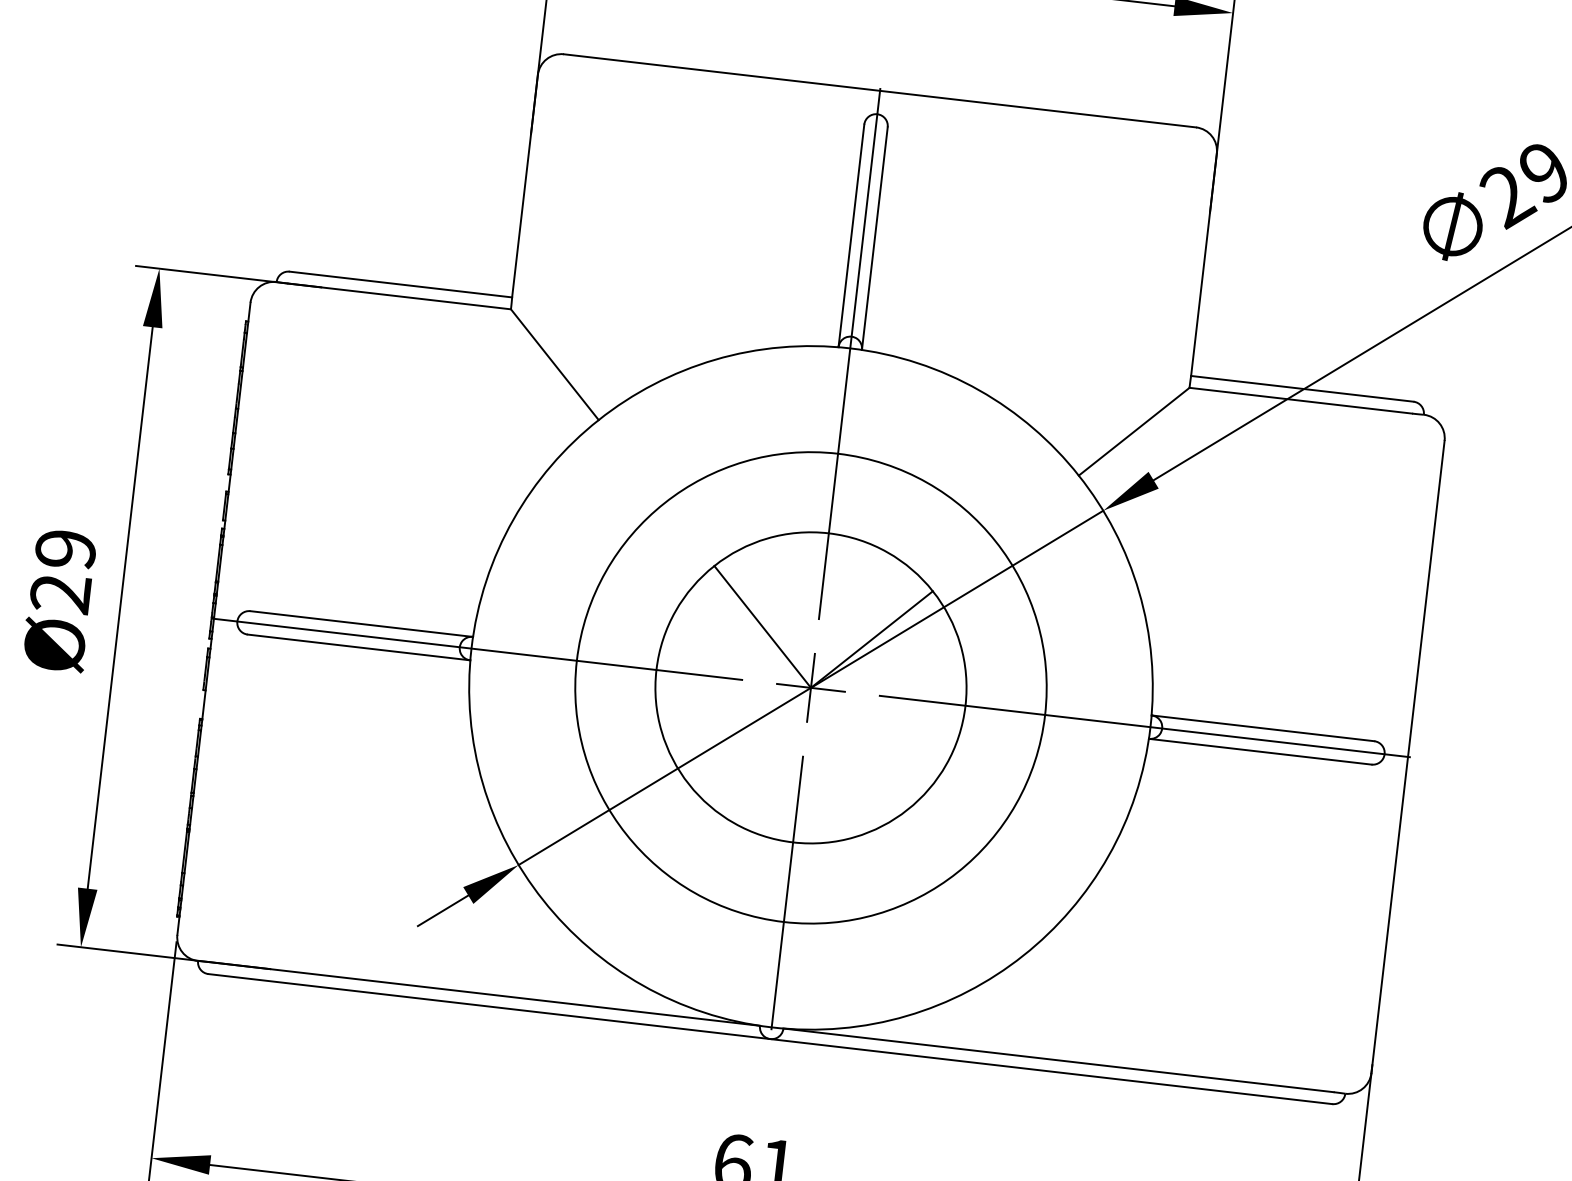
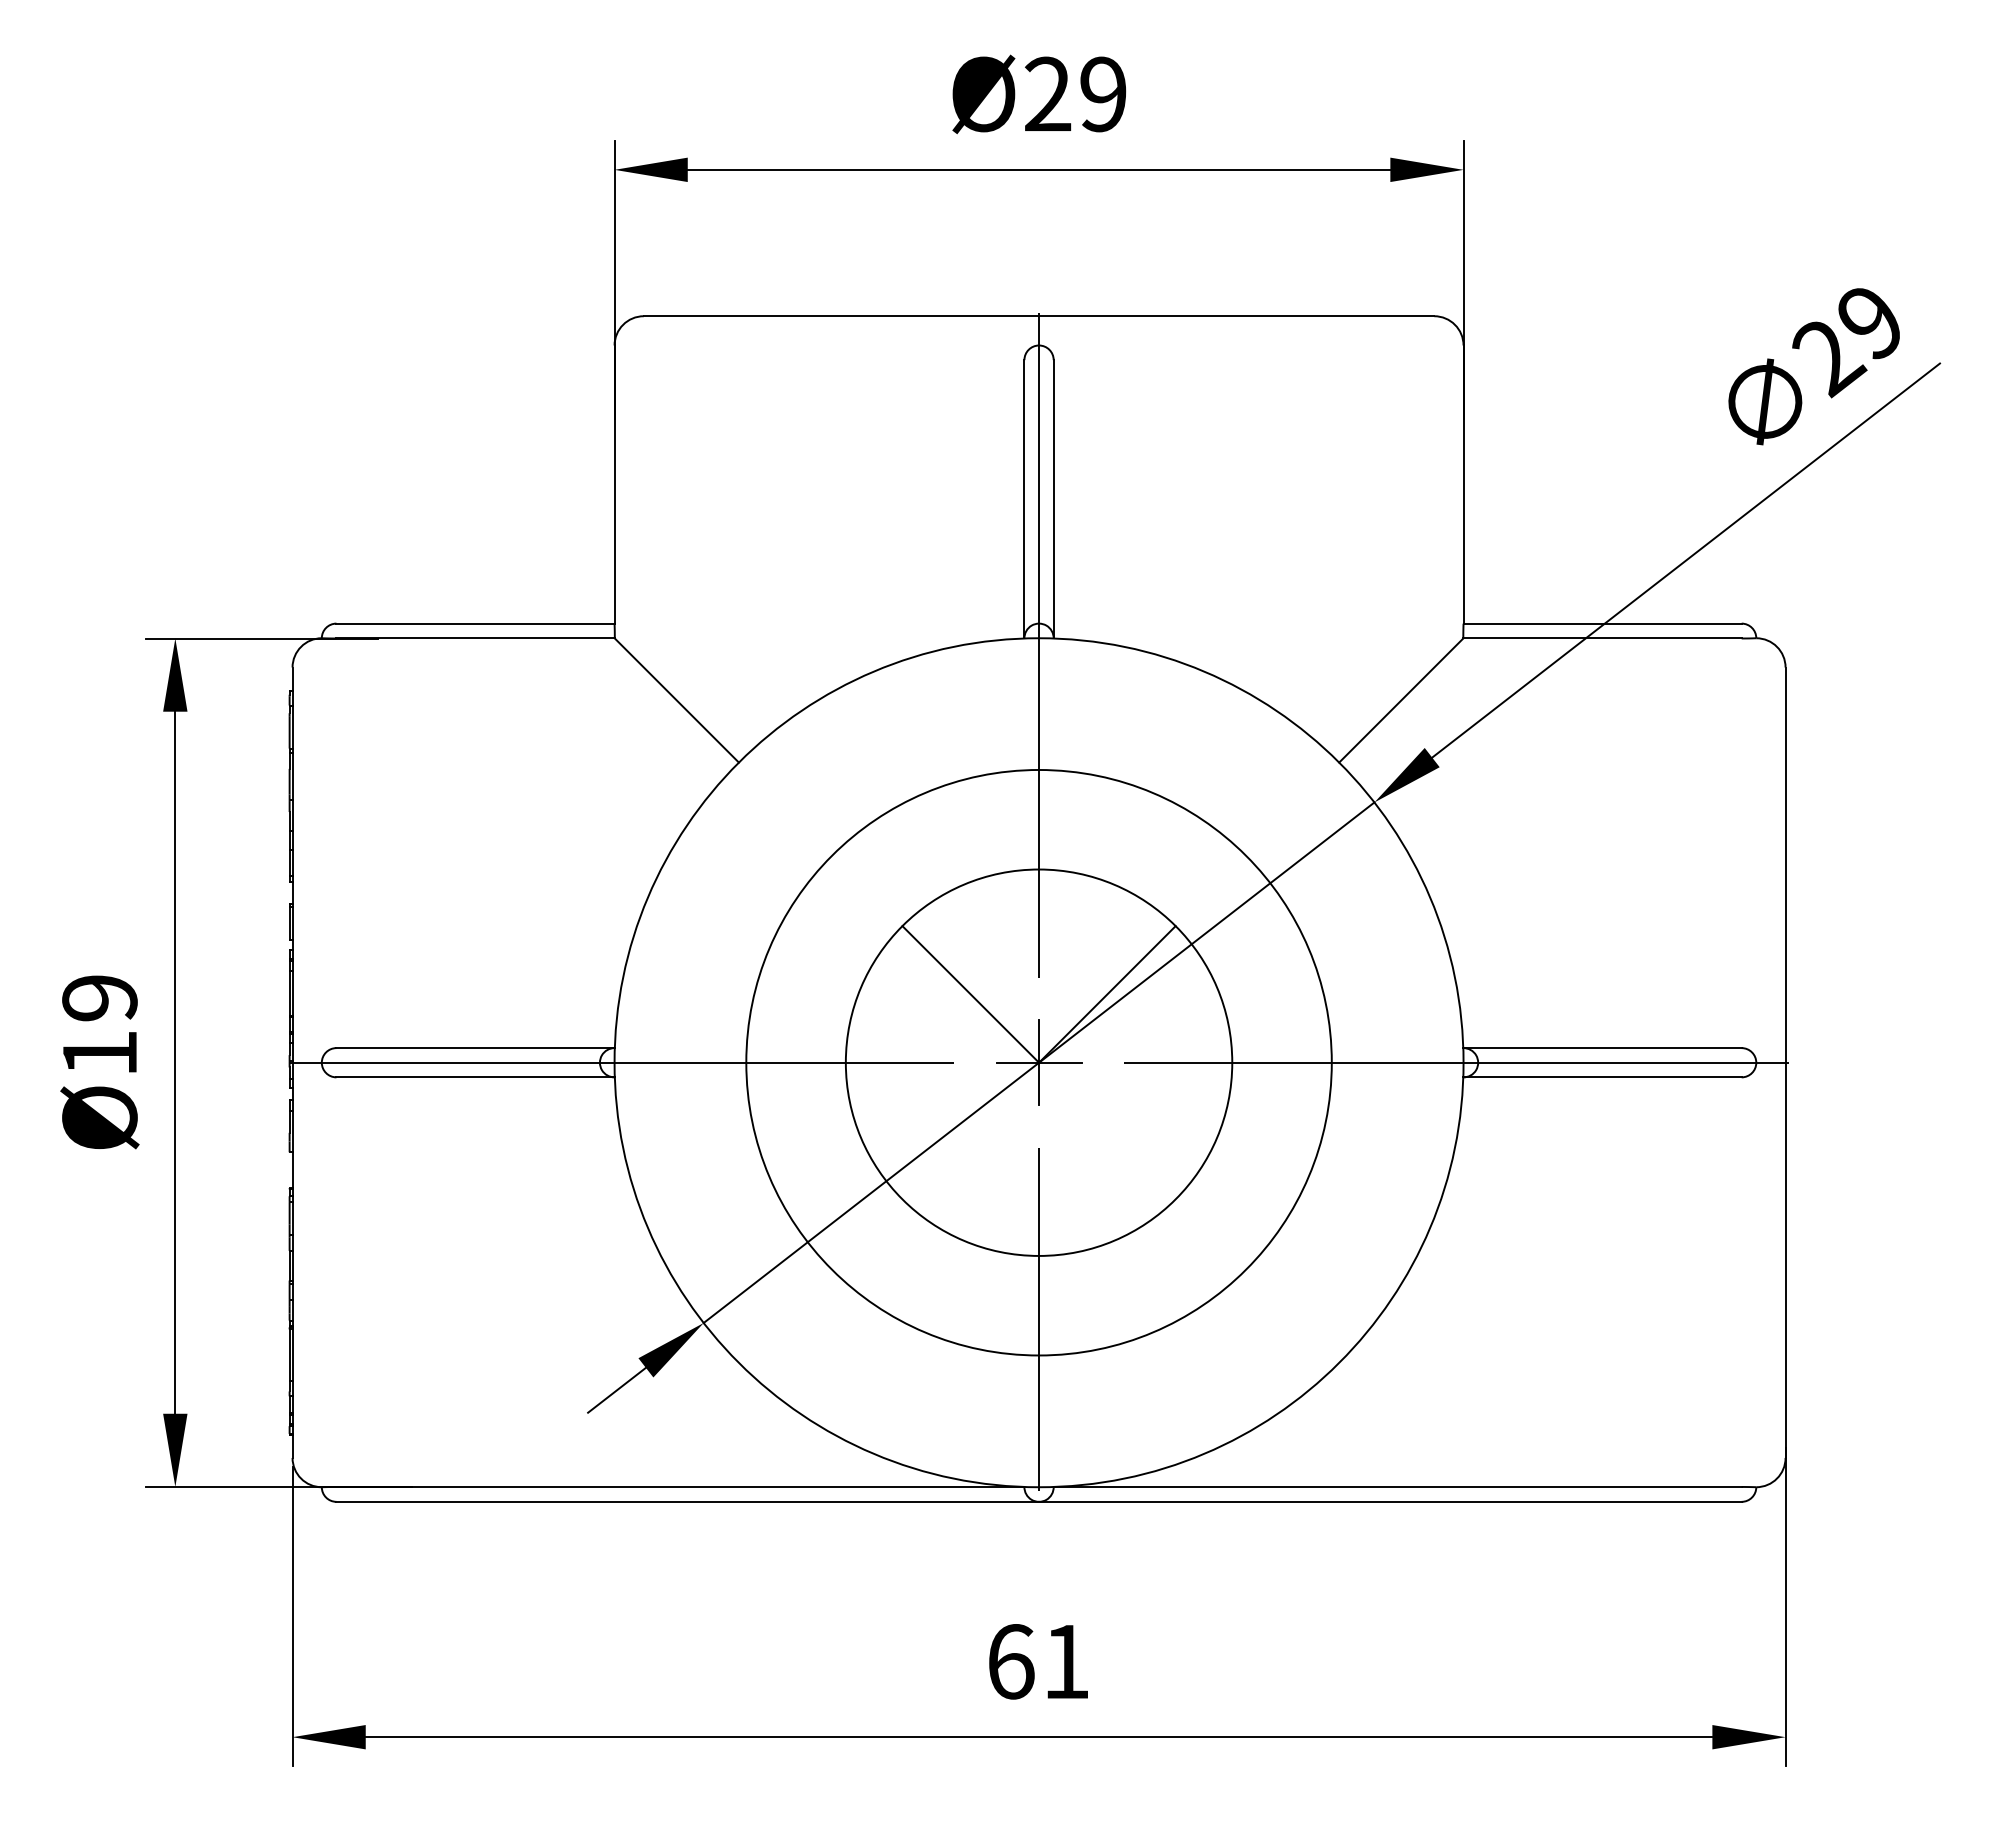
text: (60, 593) -> (99, 1053), Ø29 -> Ø19

